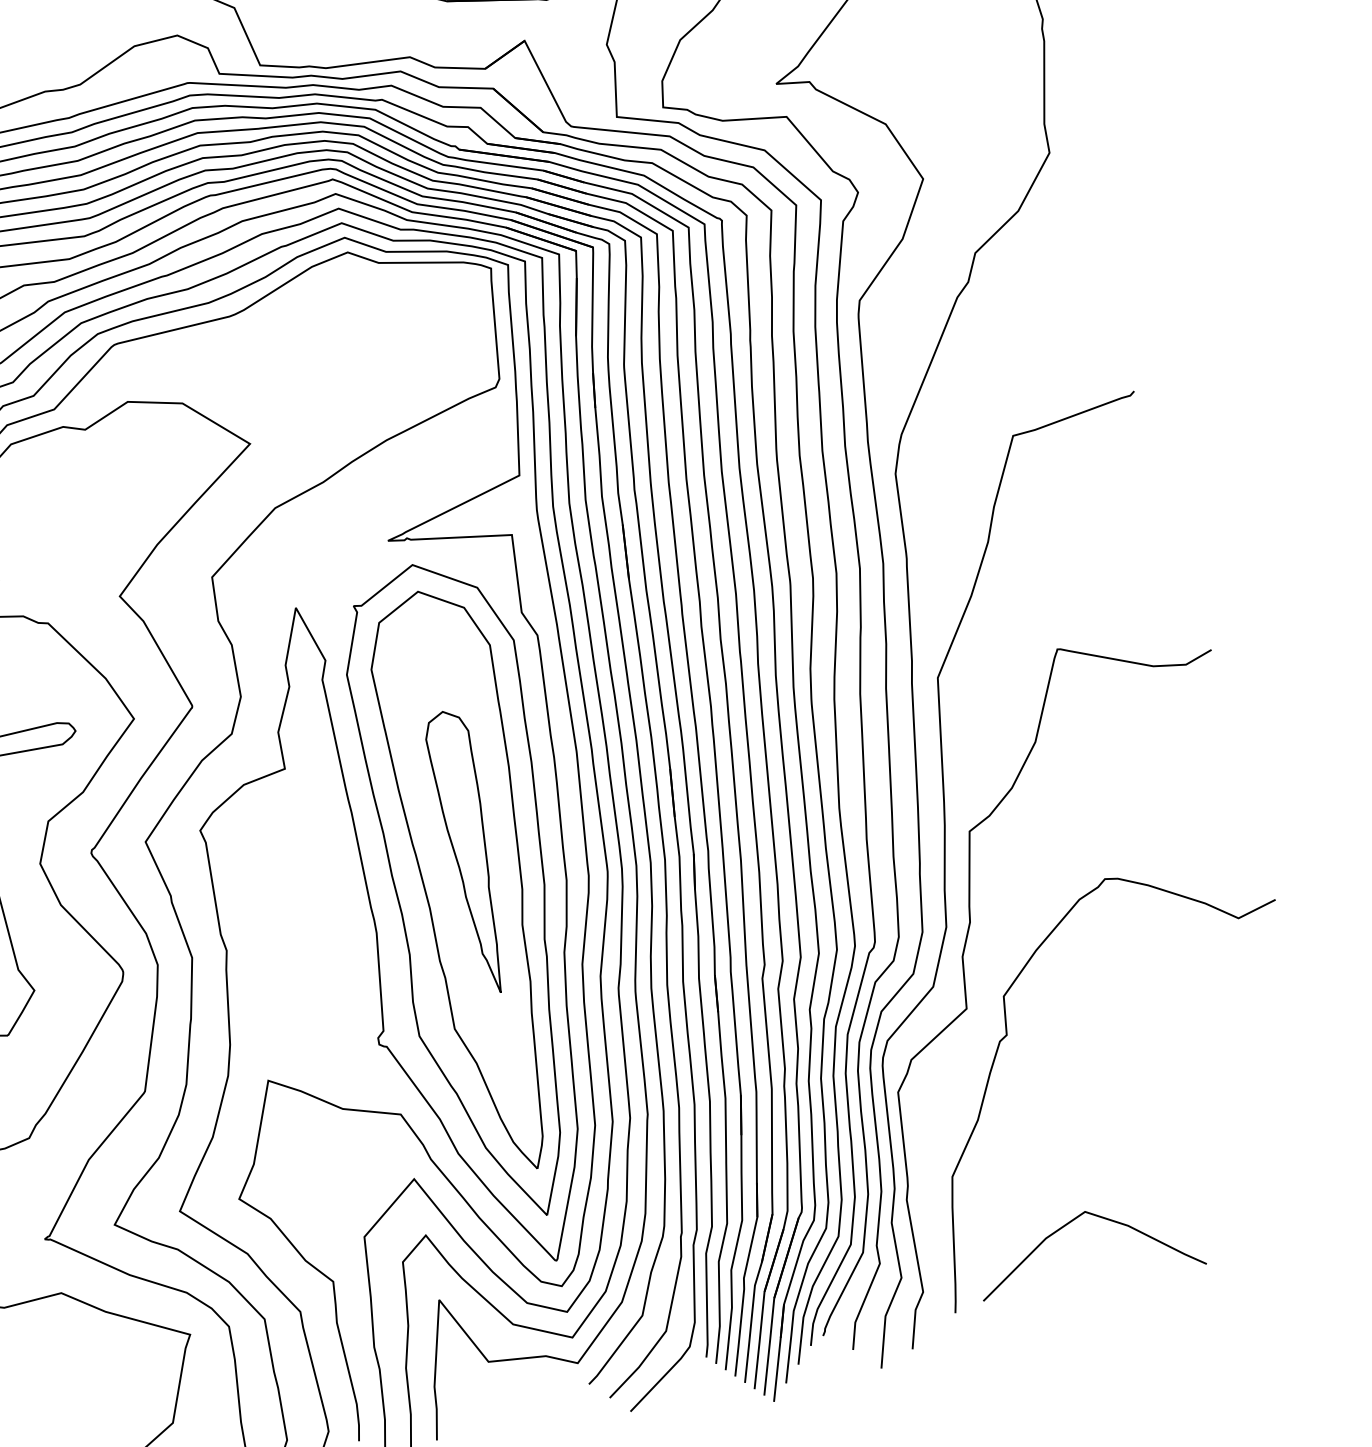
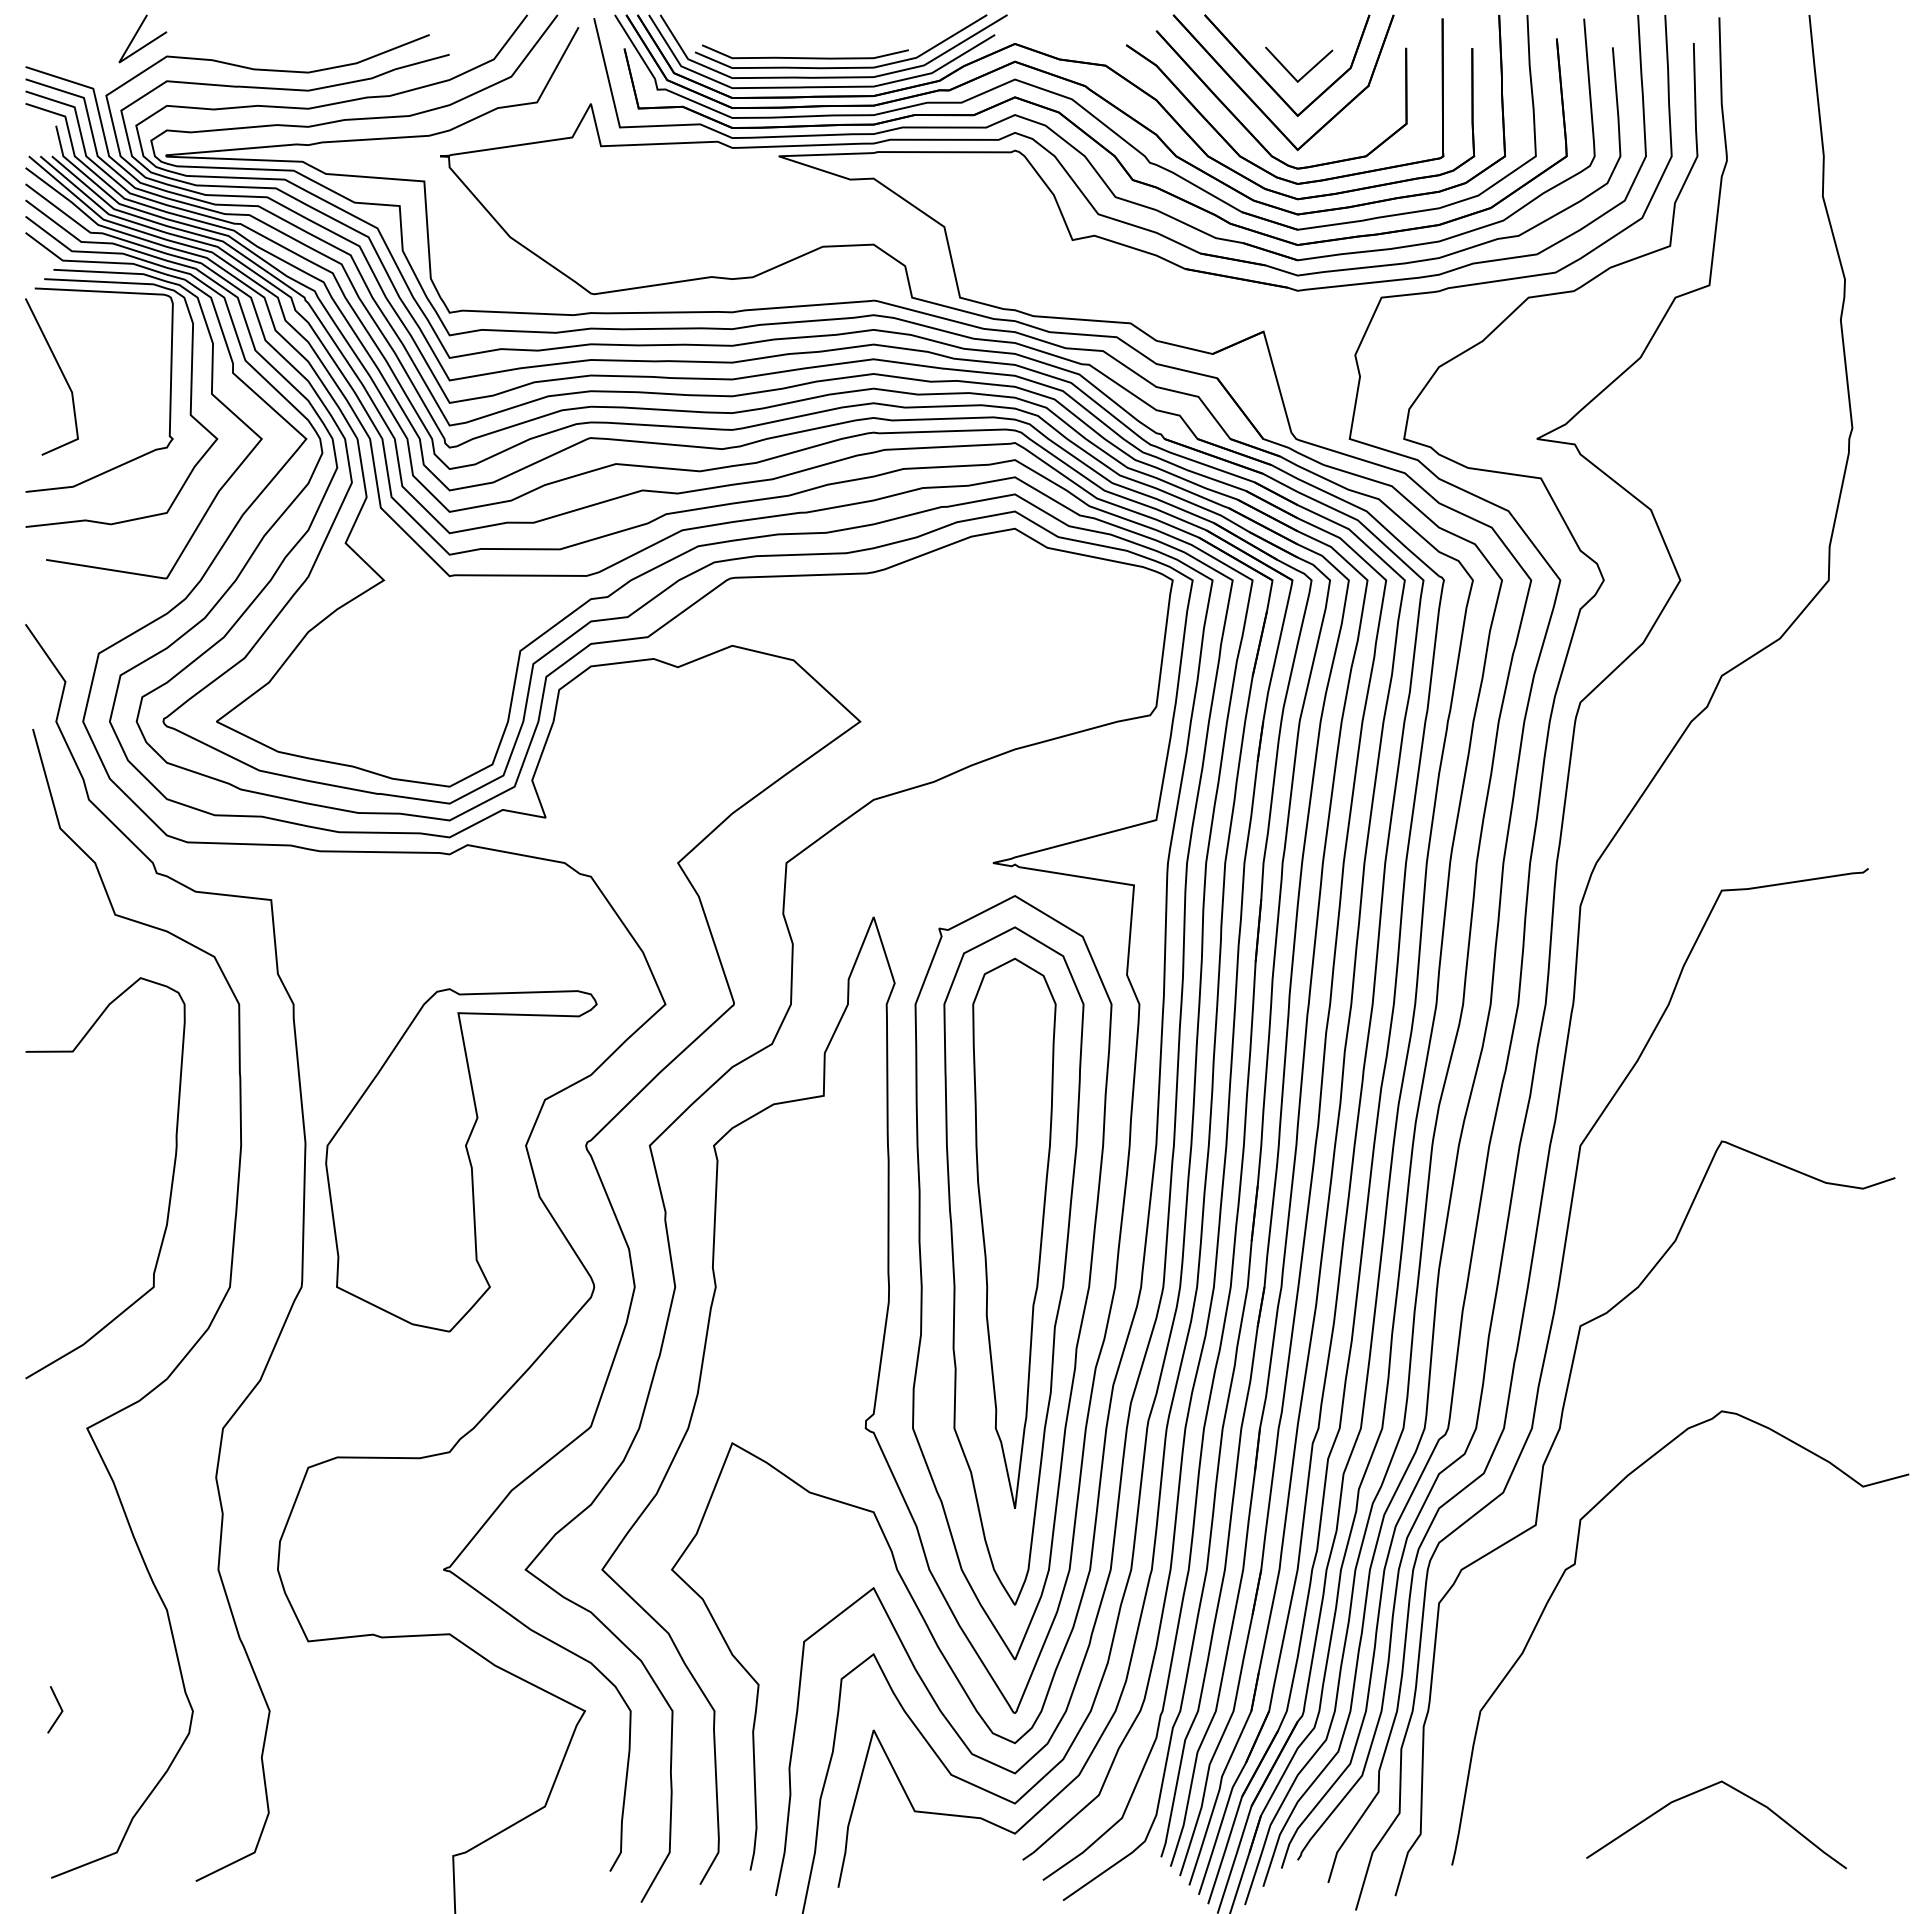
part: (471, 851) -> (1014, 1232), size x1.67
curve: (1071, 1222) -> (1703, 1790), moved

